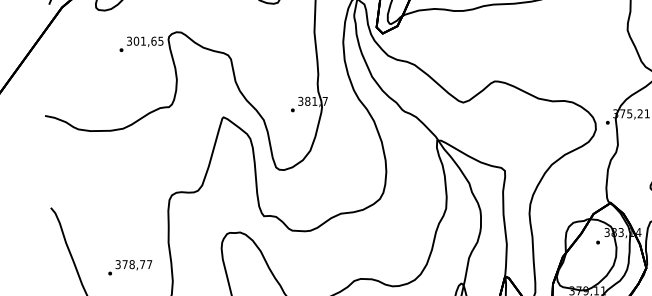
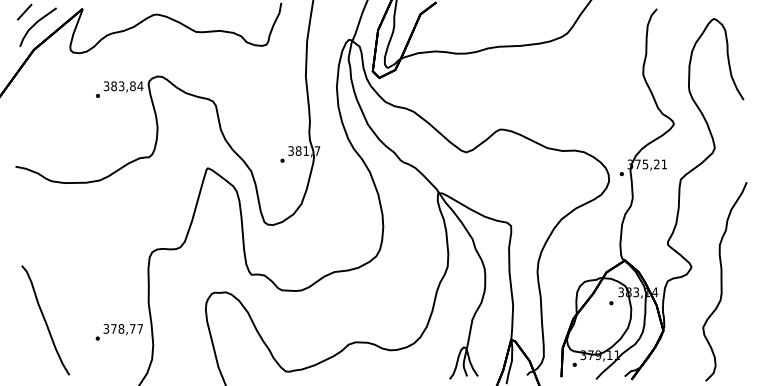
text: (148, 41) -> (127, 86), 301,65 -> 383,84
text: (129, 267) -> (118, 332), moved

